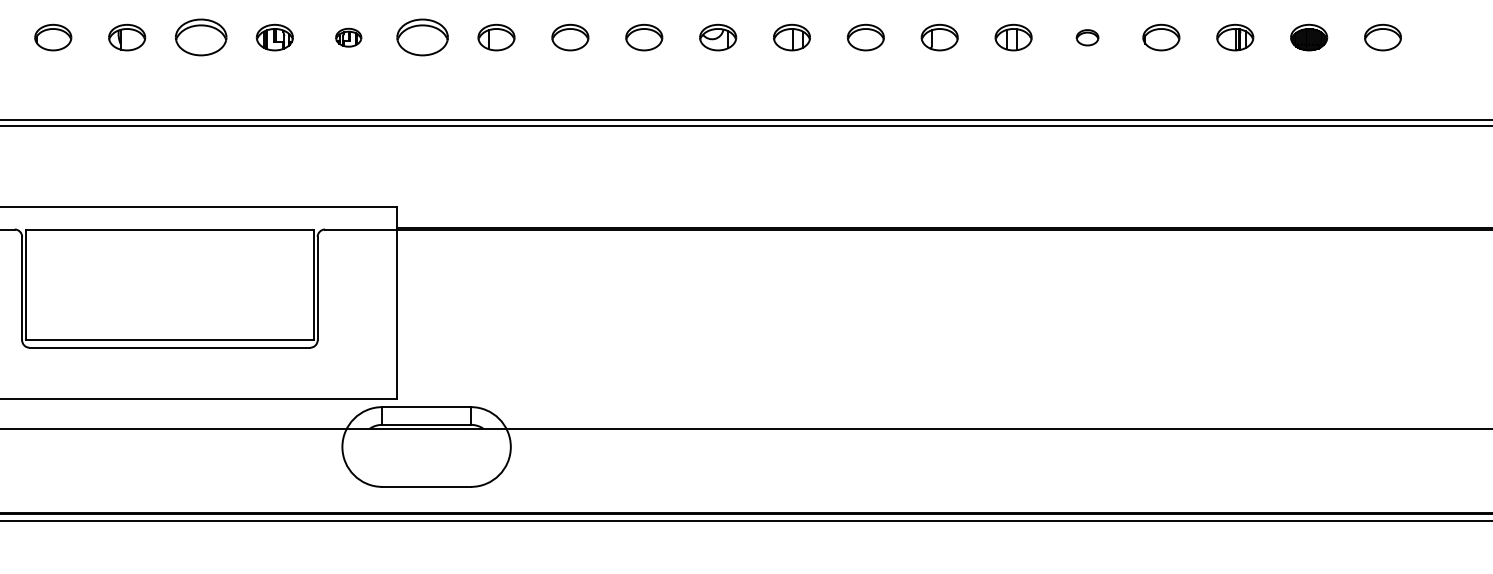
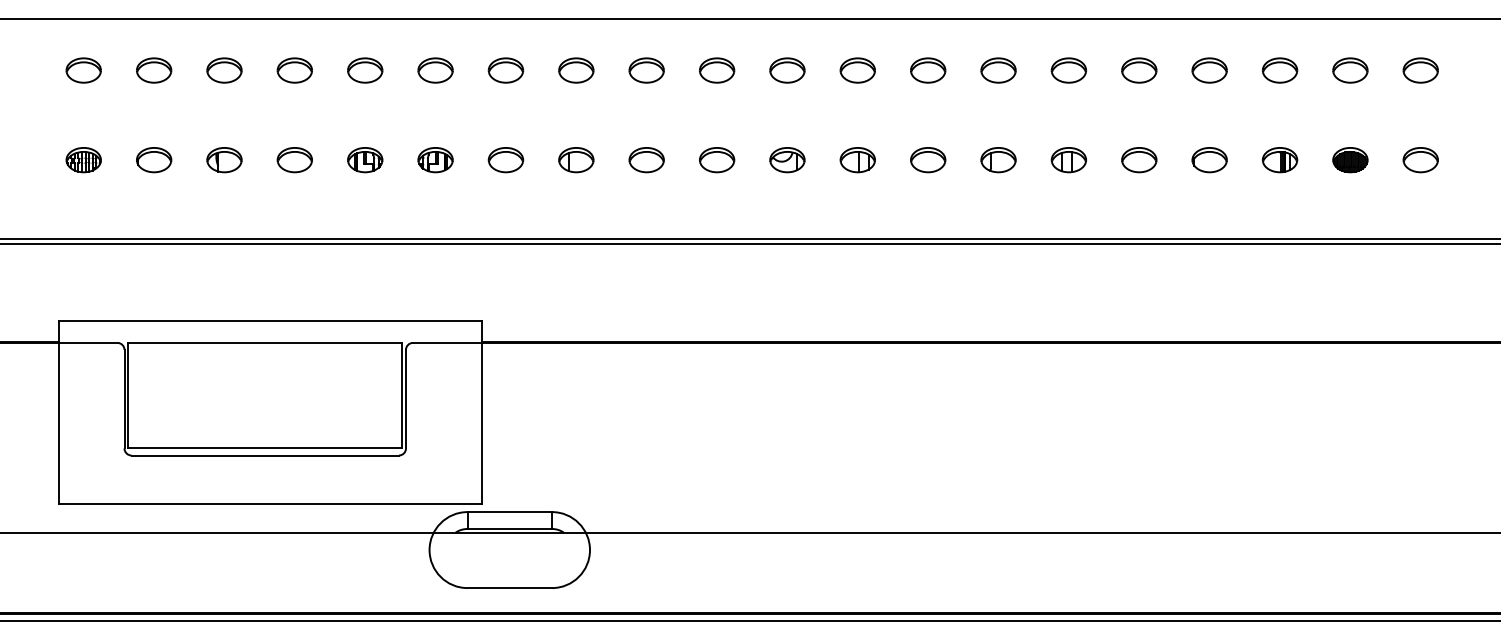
part: (200, 38) -> (294, 160), size x0.71
part: (348, 38) -> (435, 160), size x1.43
part: (422, 38) -> (505, 160), size x0.71
part: (1087, 38) -> (1139, 160), size x1.67

